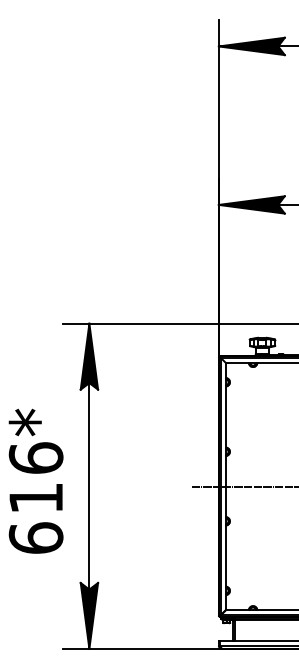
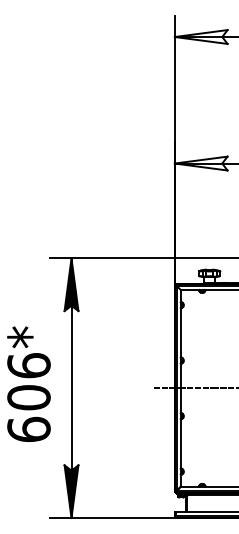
fill: (251, 46) -> (200, 37), removed
fill: (251, 204) -> (200, 163), removed
text: (35, 497) -> (28, 397), 616* -> 606*

